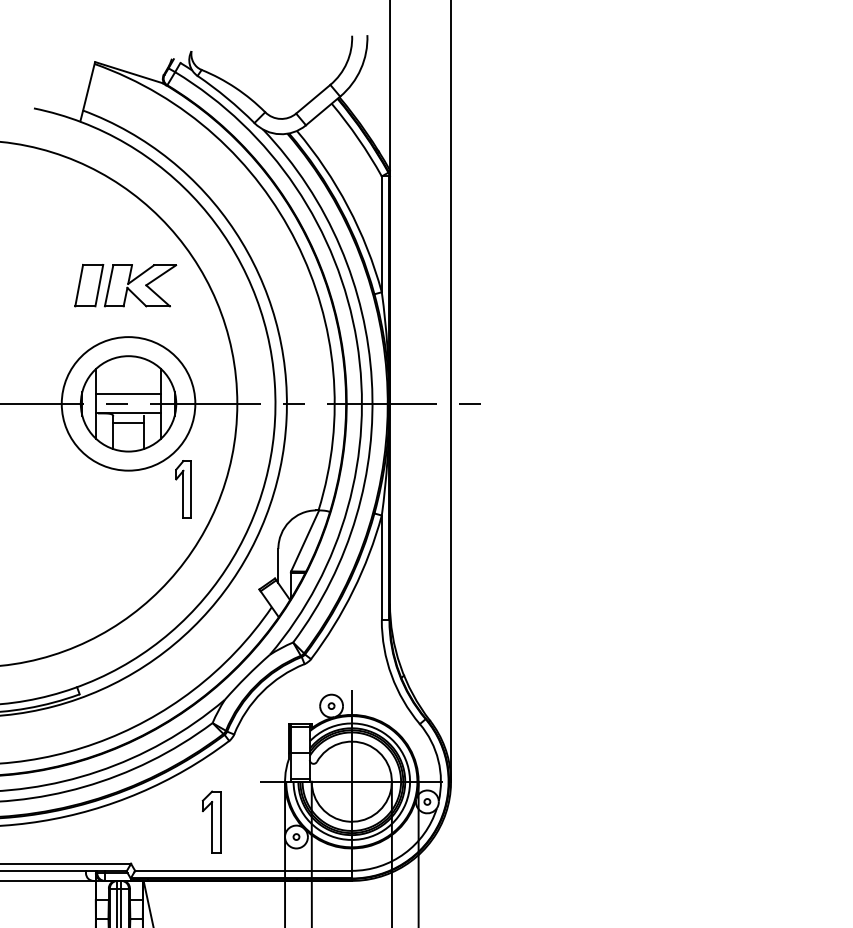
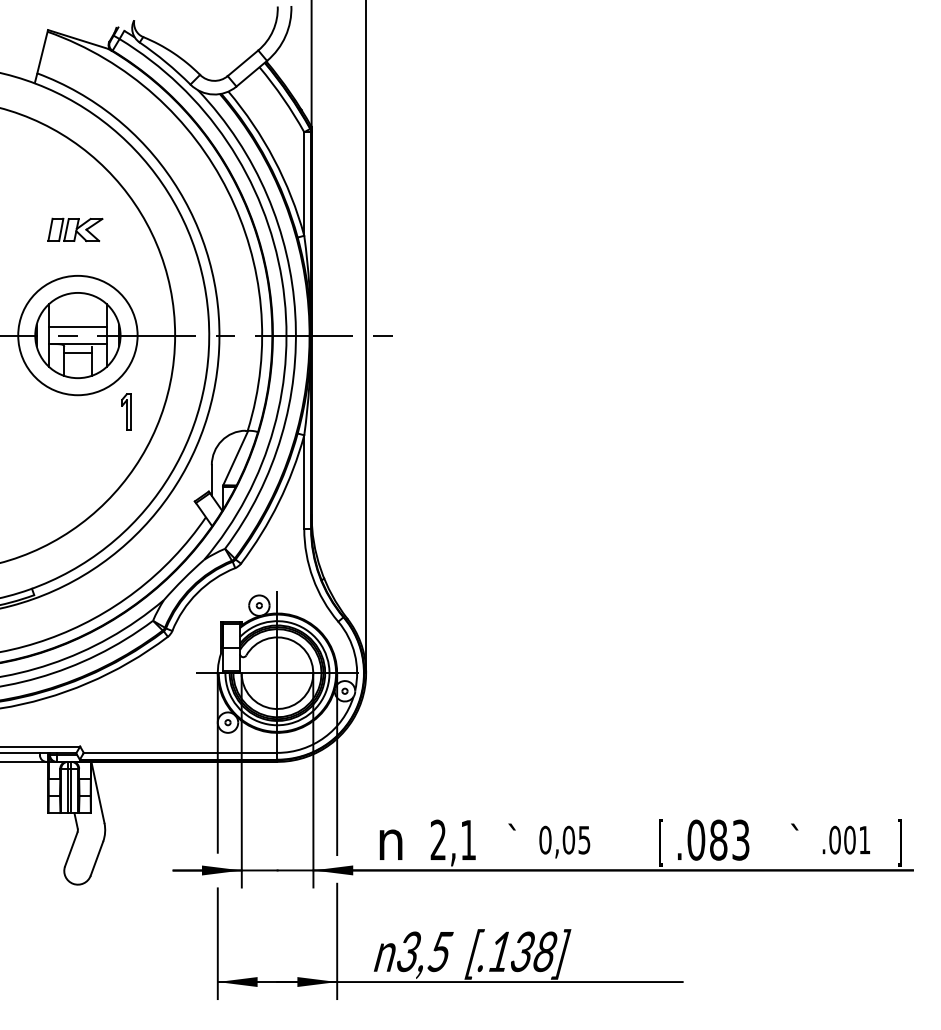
part: (125, 285) -> (75, 229), size x0.6
part: (182, 488) -> (126, 411), size x0.7
part: (211, 822) -> (152, 709), removed

